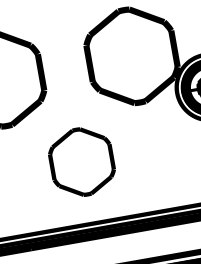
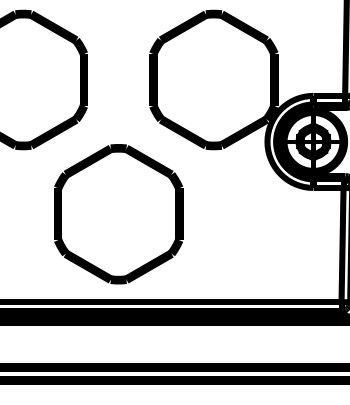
part: (81, 162) -> (118, 214), size x1.43

